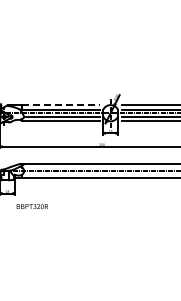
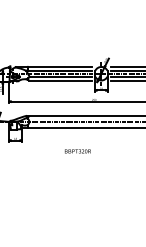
line: (61, 105) -> (60, 67), dashed -> solid
text: (31, 206) -> (77, 151), moved

